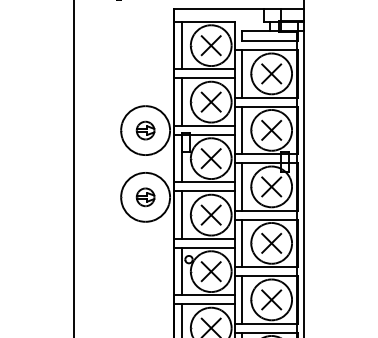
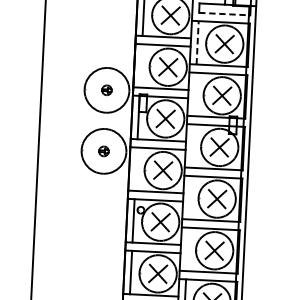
line: (270, 41) -> (225, 14), solid -> dashed
line: (242, 73) -> (198, 42), solid -> dashed
line: (181, 101) -> (141, 65), removed
part: (145, 130) -> (106, 90), size x0.6
line: (242, 130) -> (195, 94), removed
line: (242, 186) -> (193, 145), removed
part: (145, 197) -> (103, 151), size x0.6
line: (181, 214) -> (136, 168), removed
line: (242, 243) -> (190, 197), removed
line: (242, 299) -> (188, 249), removed

